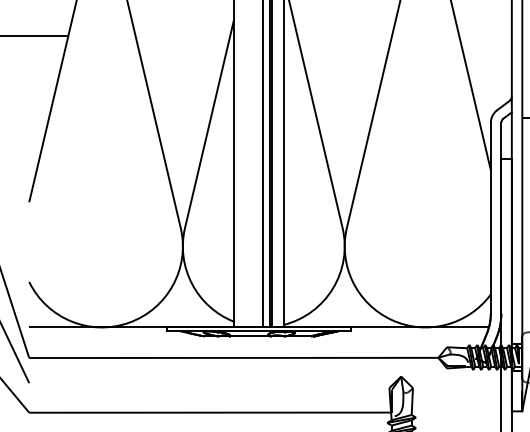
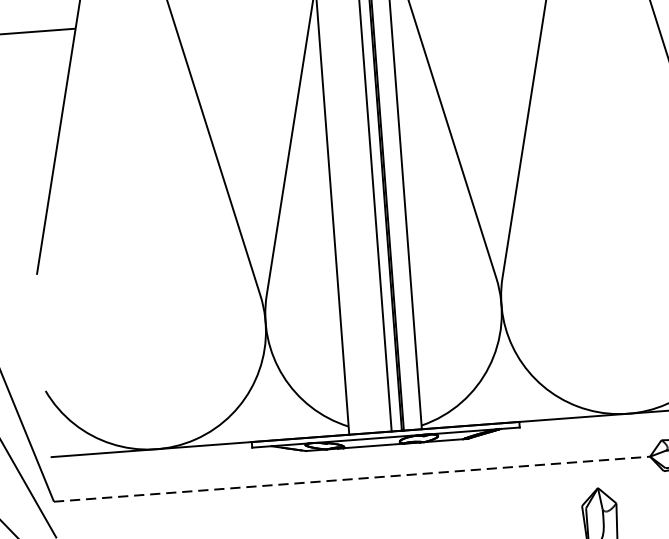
line: (233, 357) -> (351, 478), solid -> dashed

